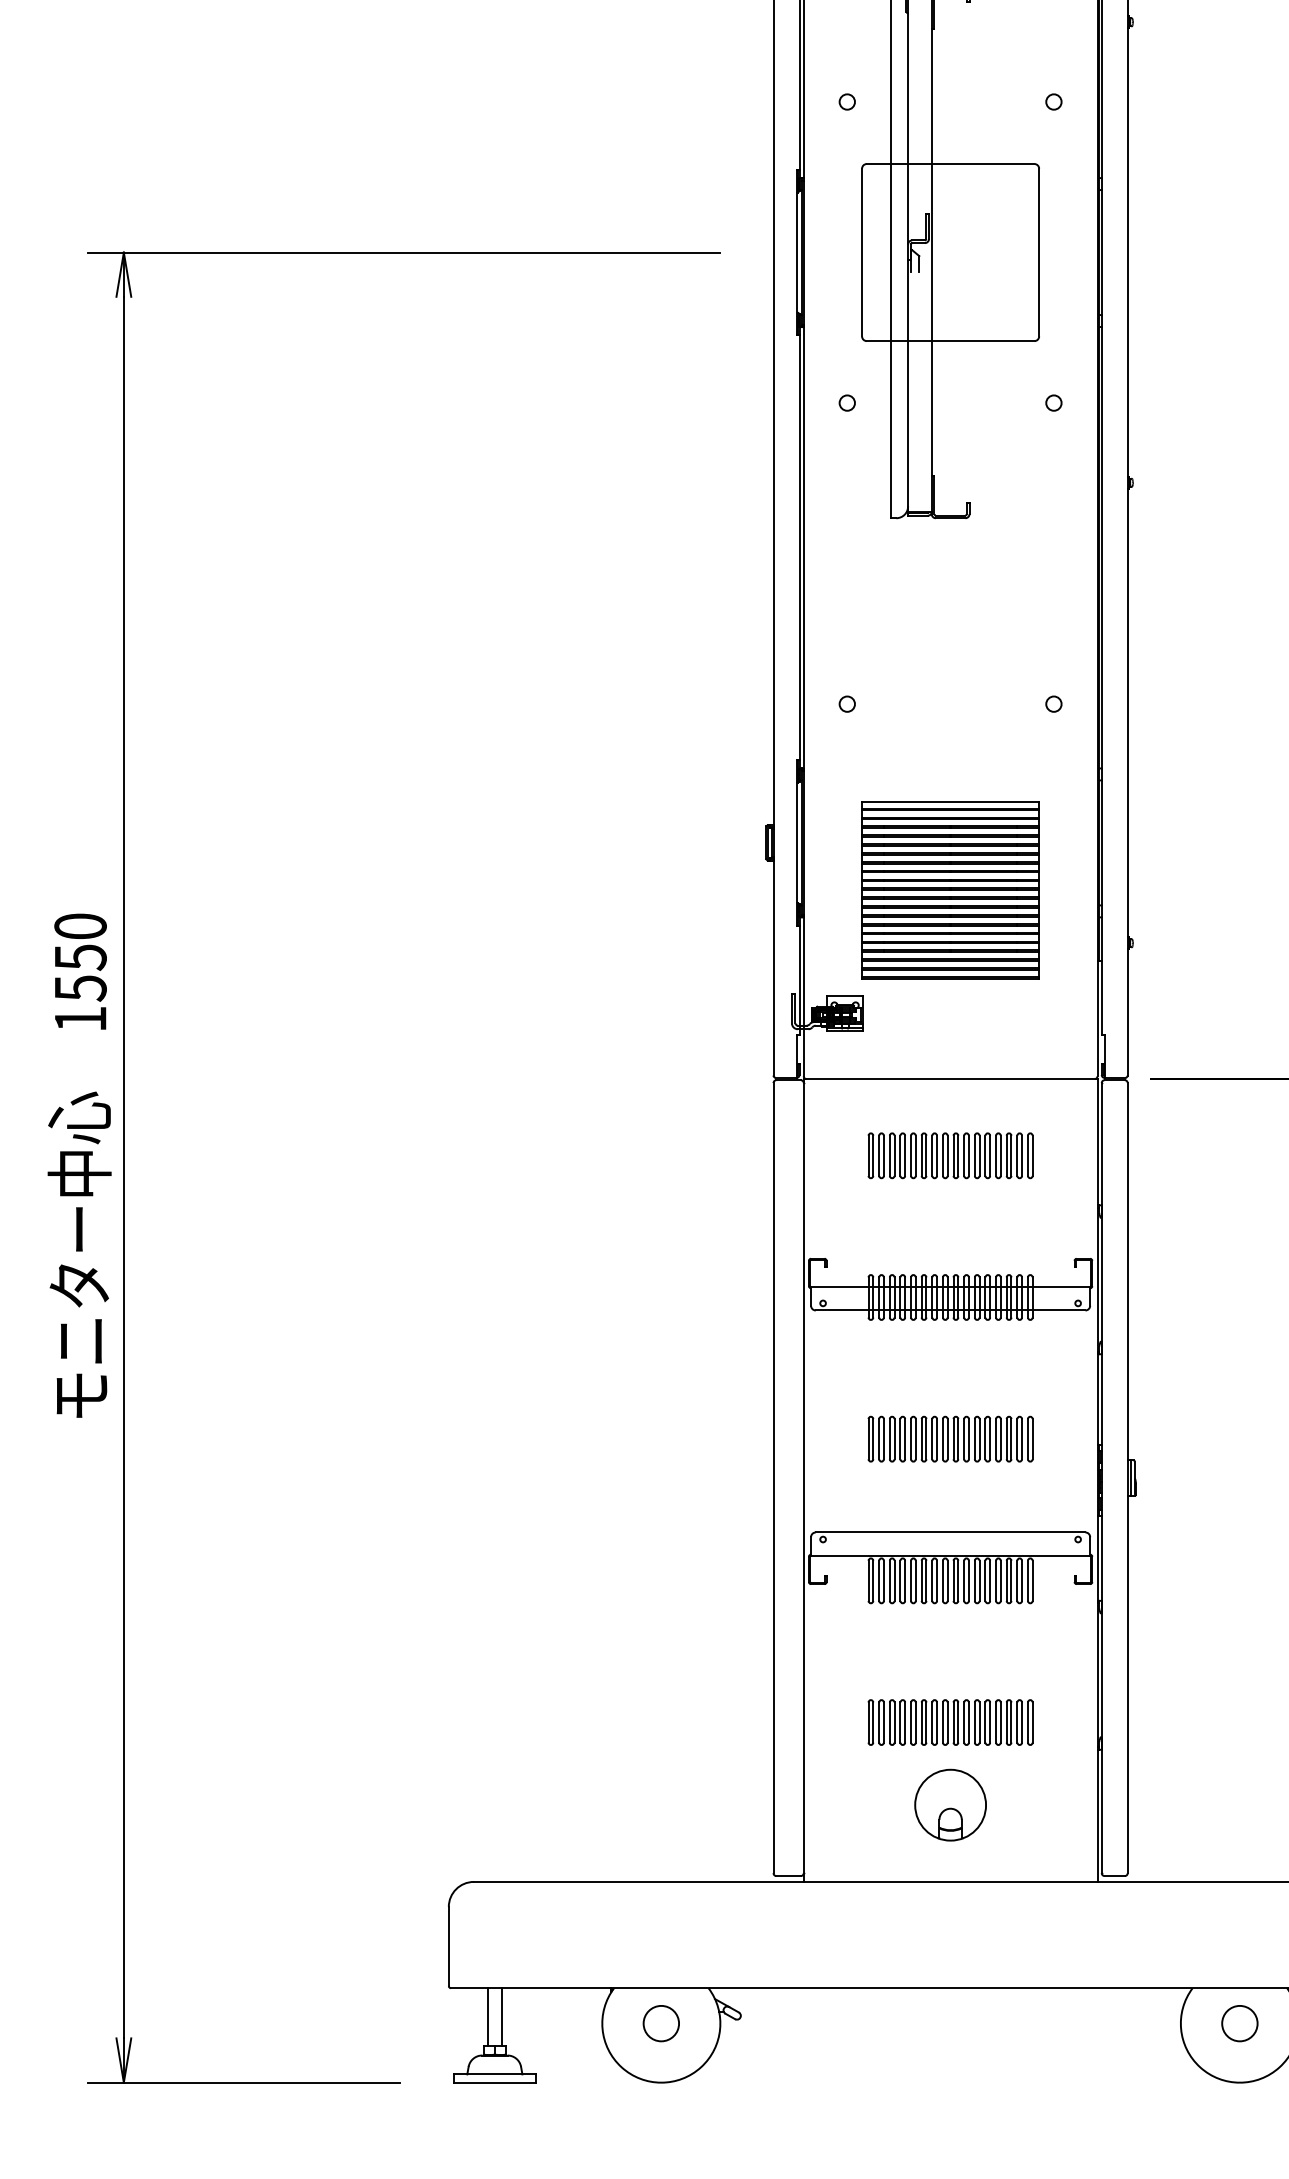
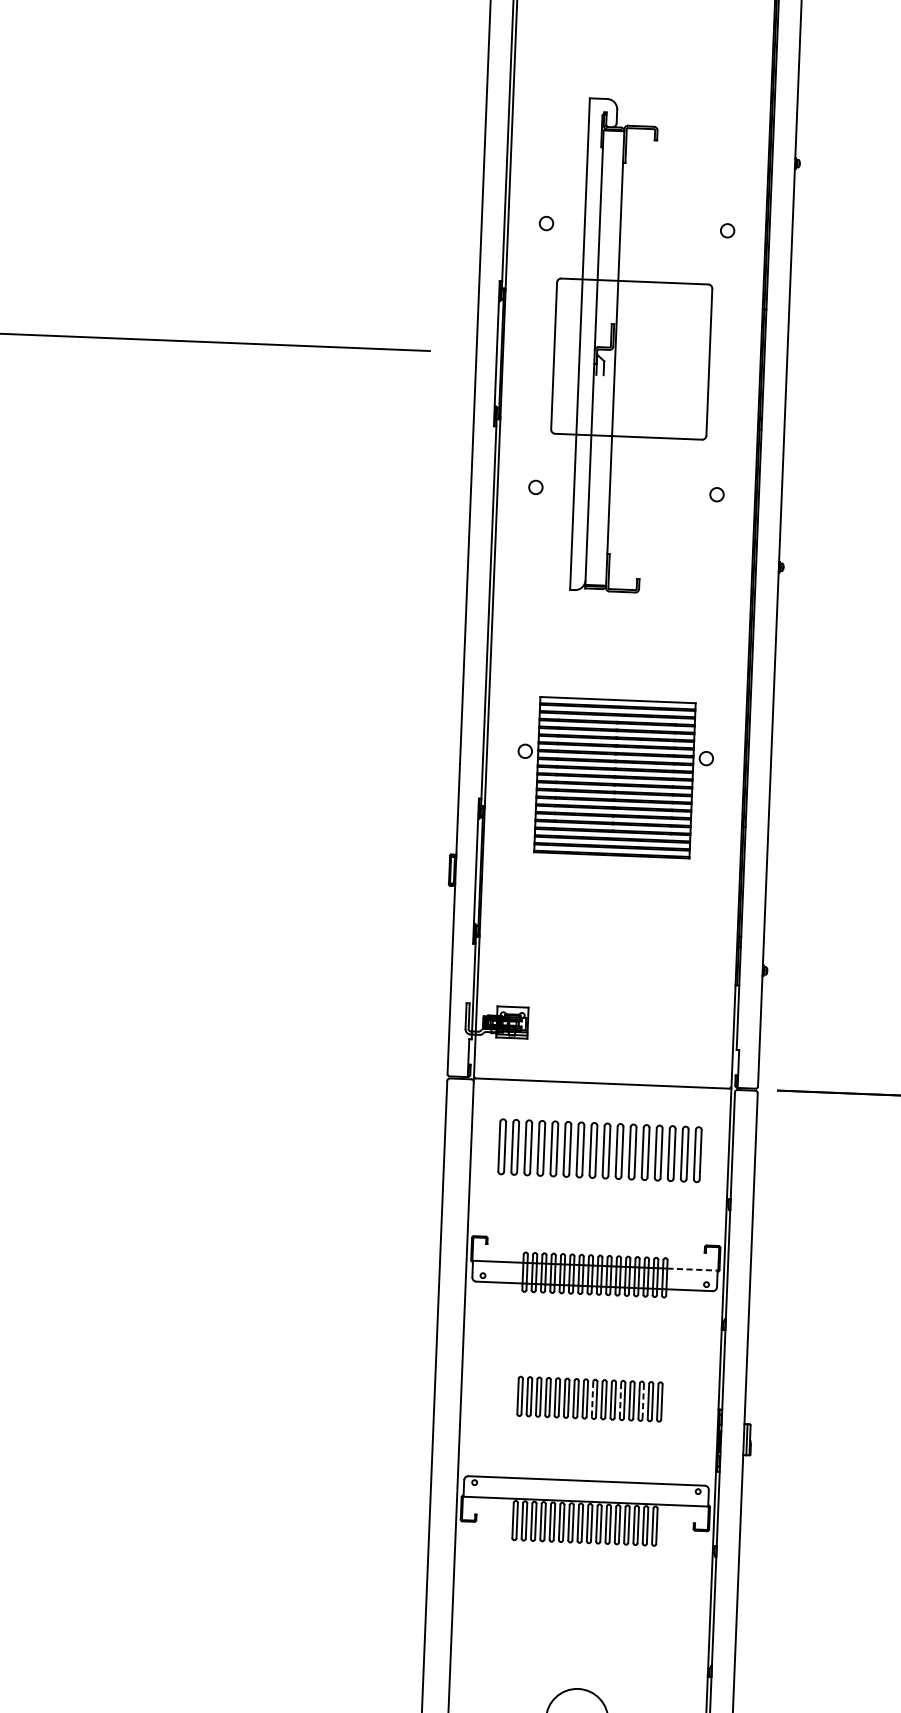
part: (950, 890) -> (614, 778), moved
part: (950, 1155) -> (599, 1150), size x1.4
line: (1061, 1286) -> (692, 1269), solid -> dashed
line: (953, 1439) -> (592, 1399), solid -> dashed
line: (985, 1439) -> (620, 1400), solid -> dashed
line: (1011, 1439) -> (643, 1401), solid -> dashed
part: (950, 1722) -> (579, 1647), removed

